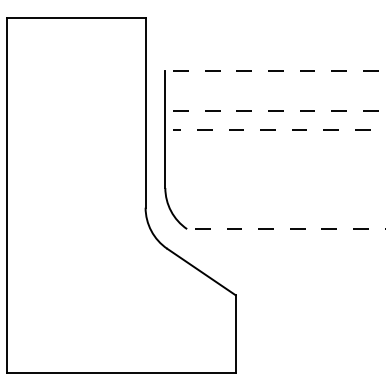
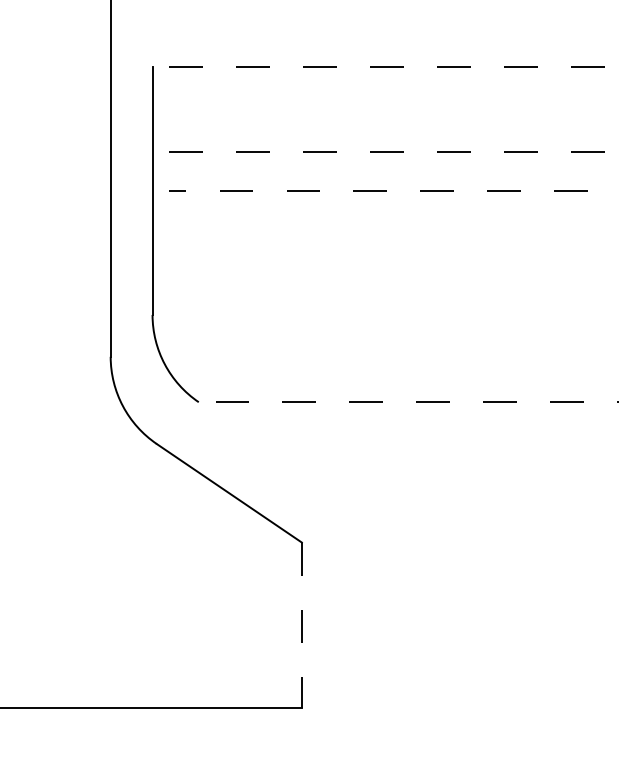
line: (235, 334) -> (301, 625), solid -> dashed

